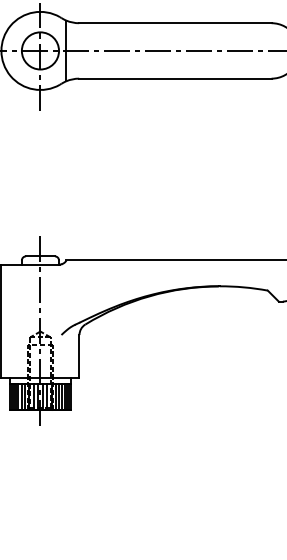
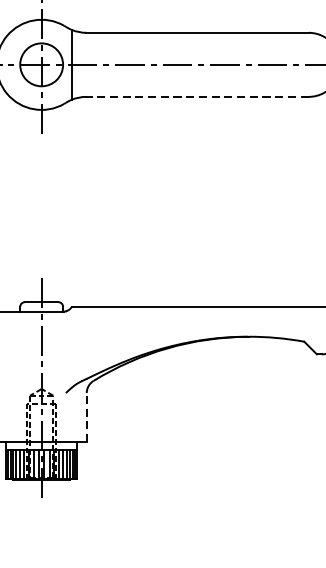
line: (174, 78) -> (196, 96), solid -> dashed
line: (79, 355) -> (86, 416), solid -> dashed

